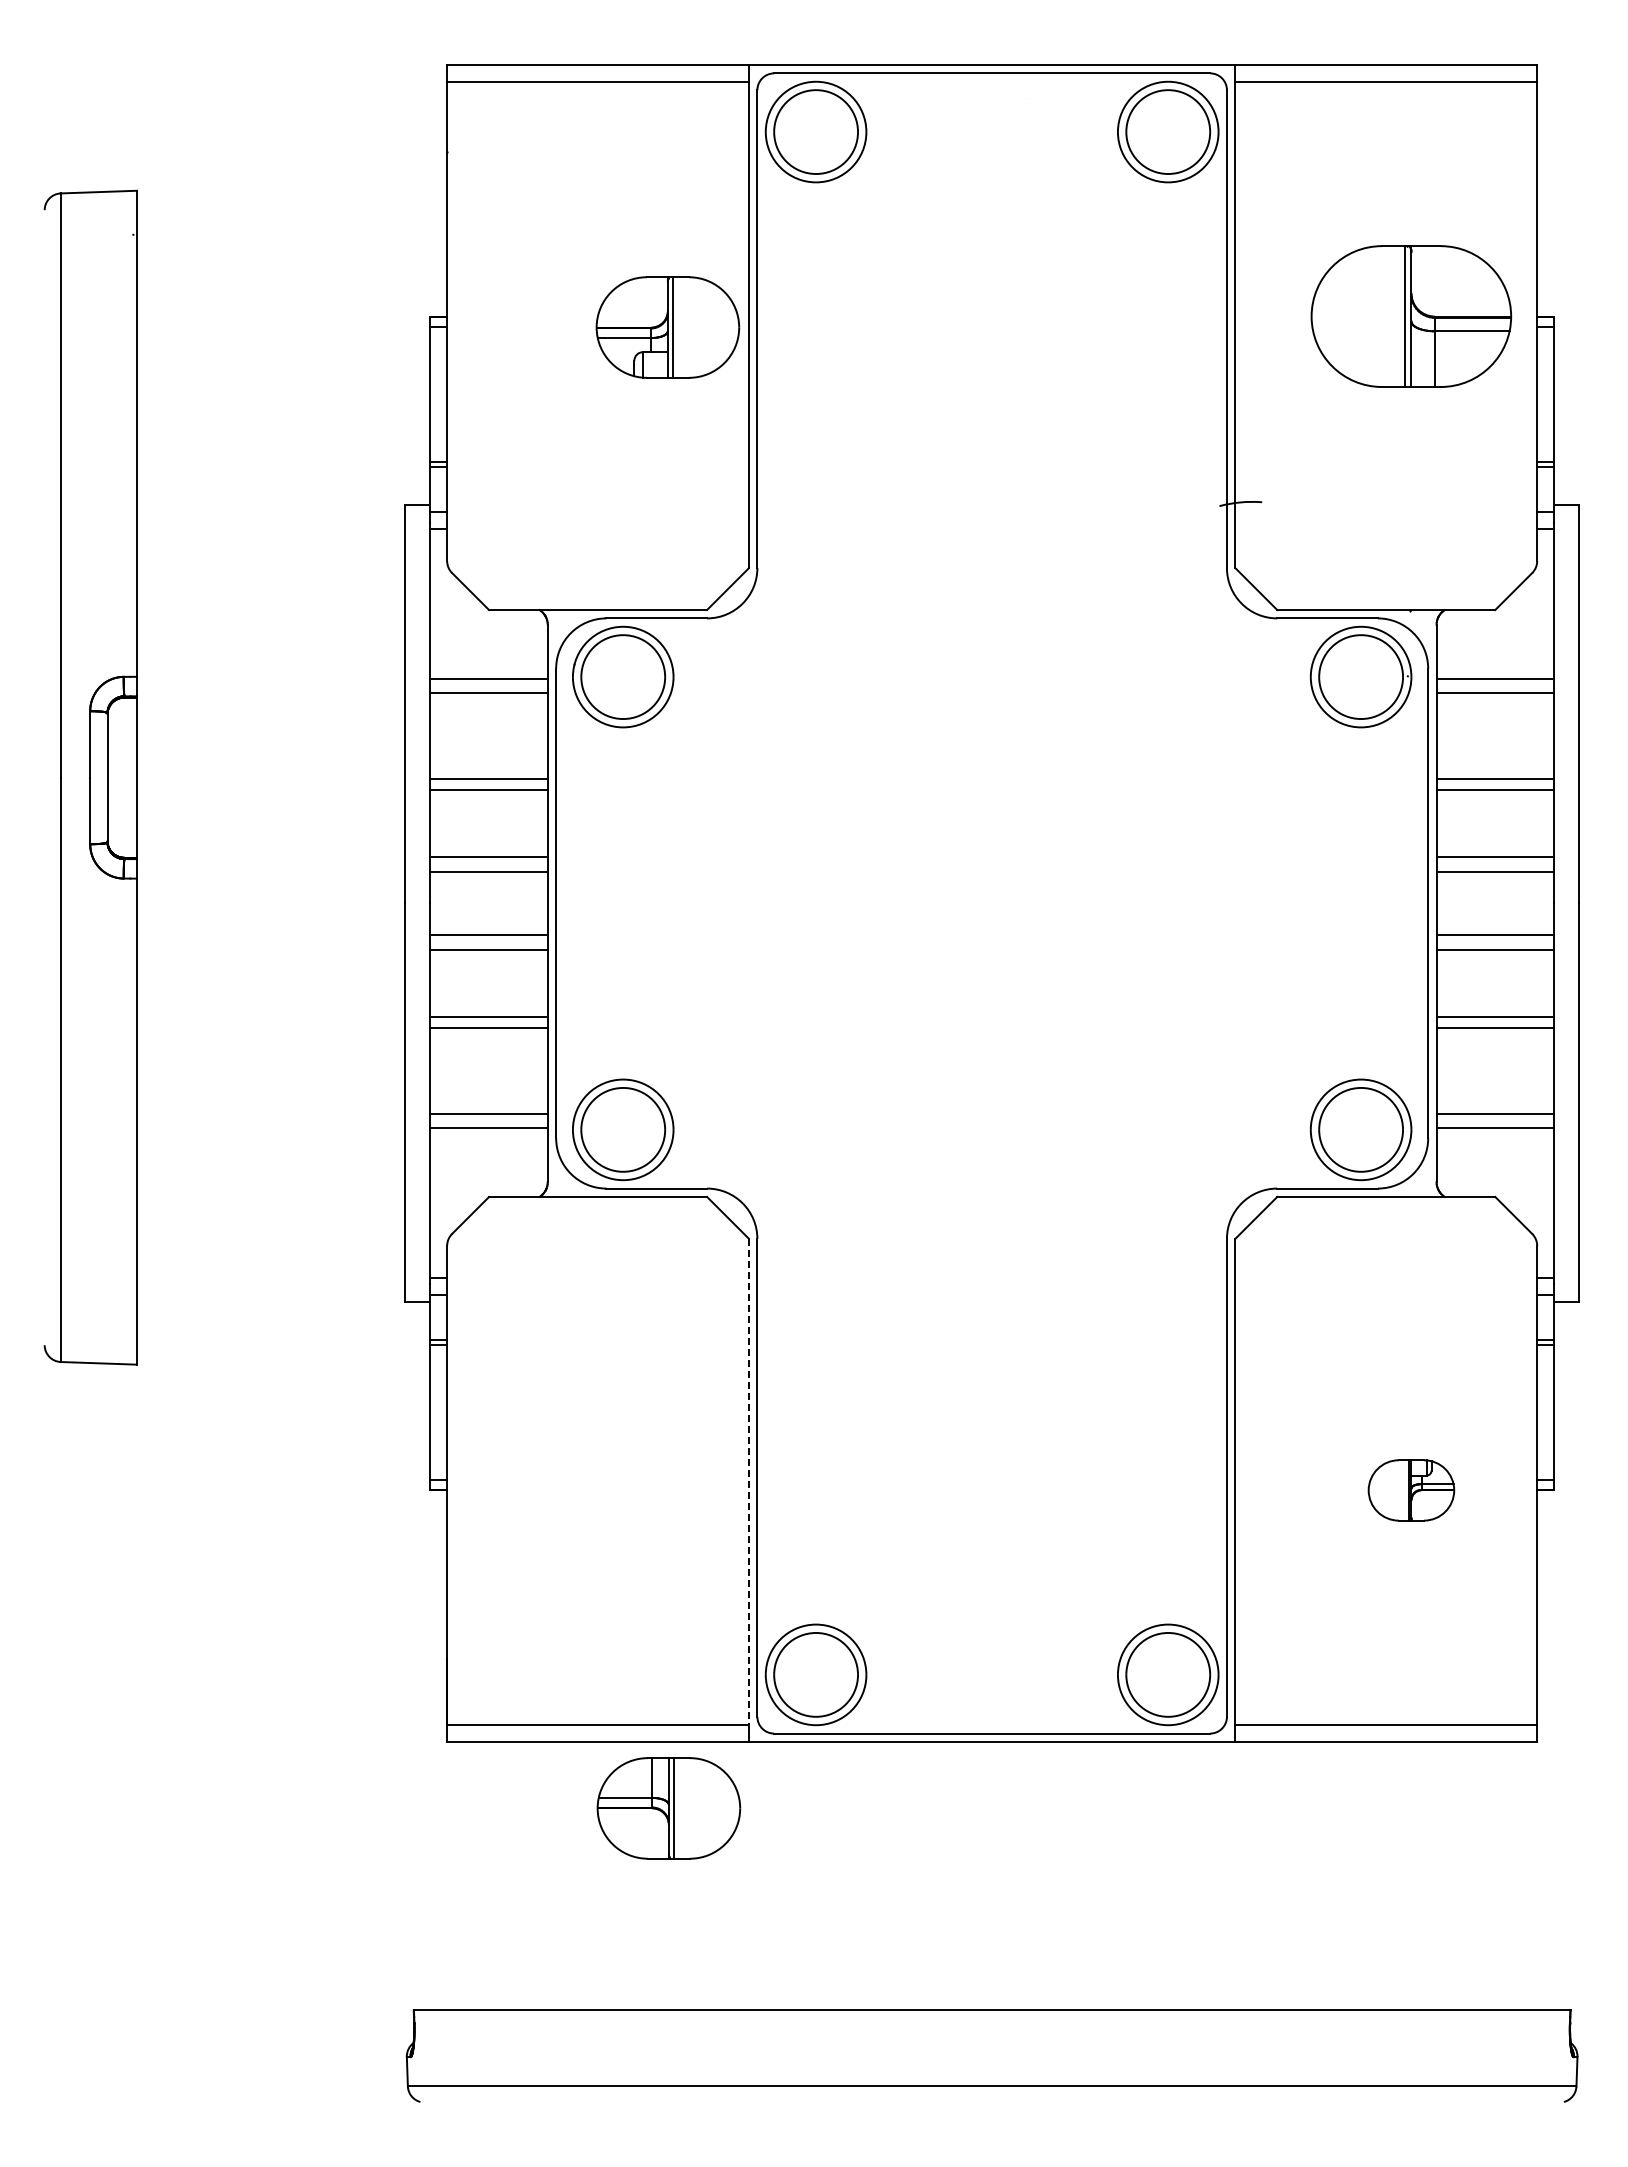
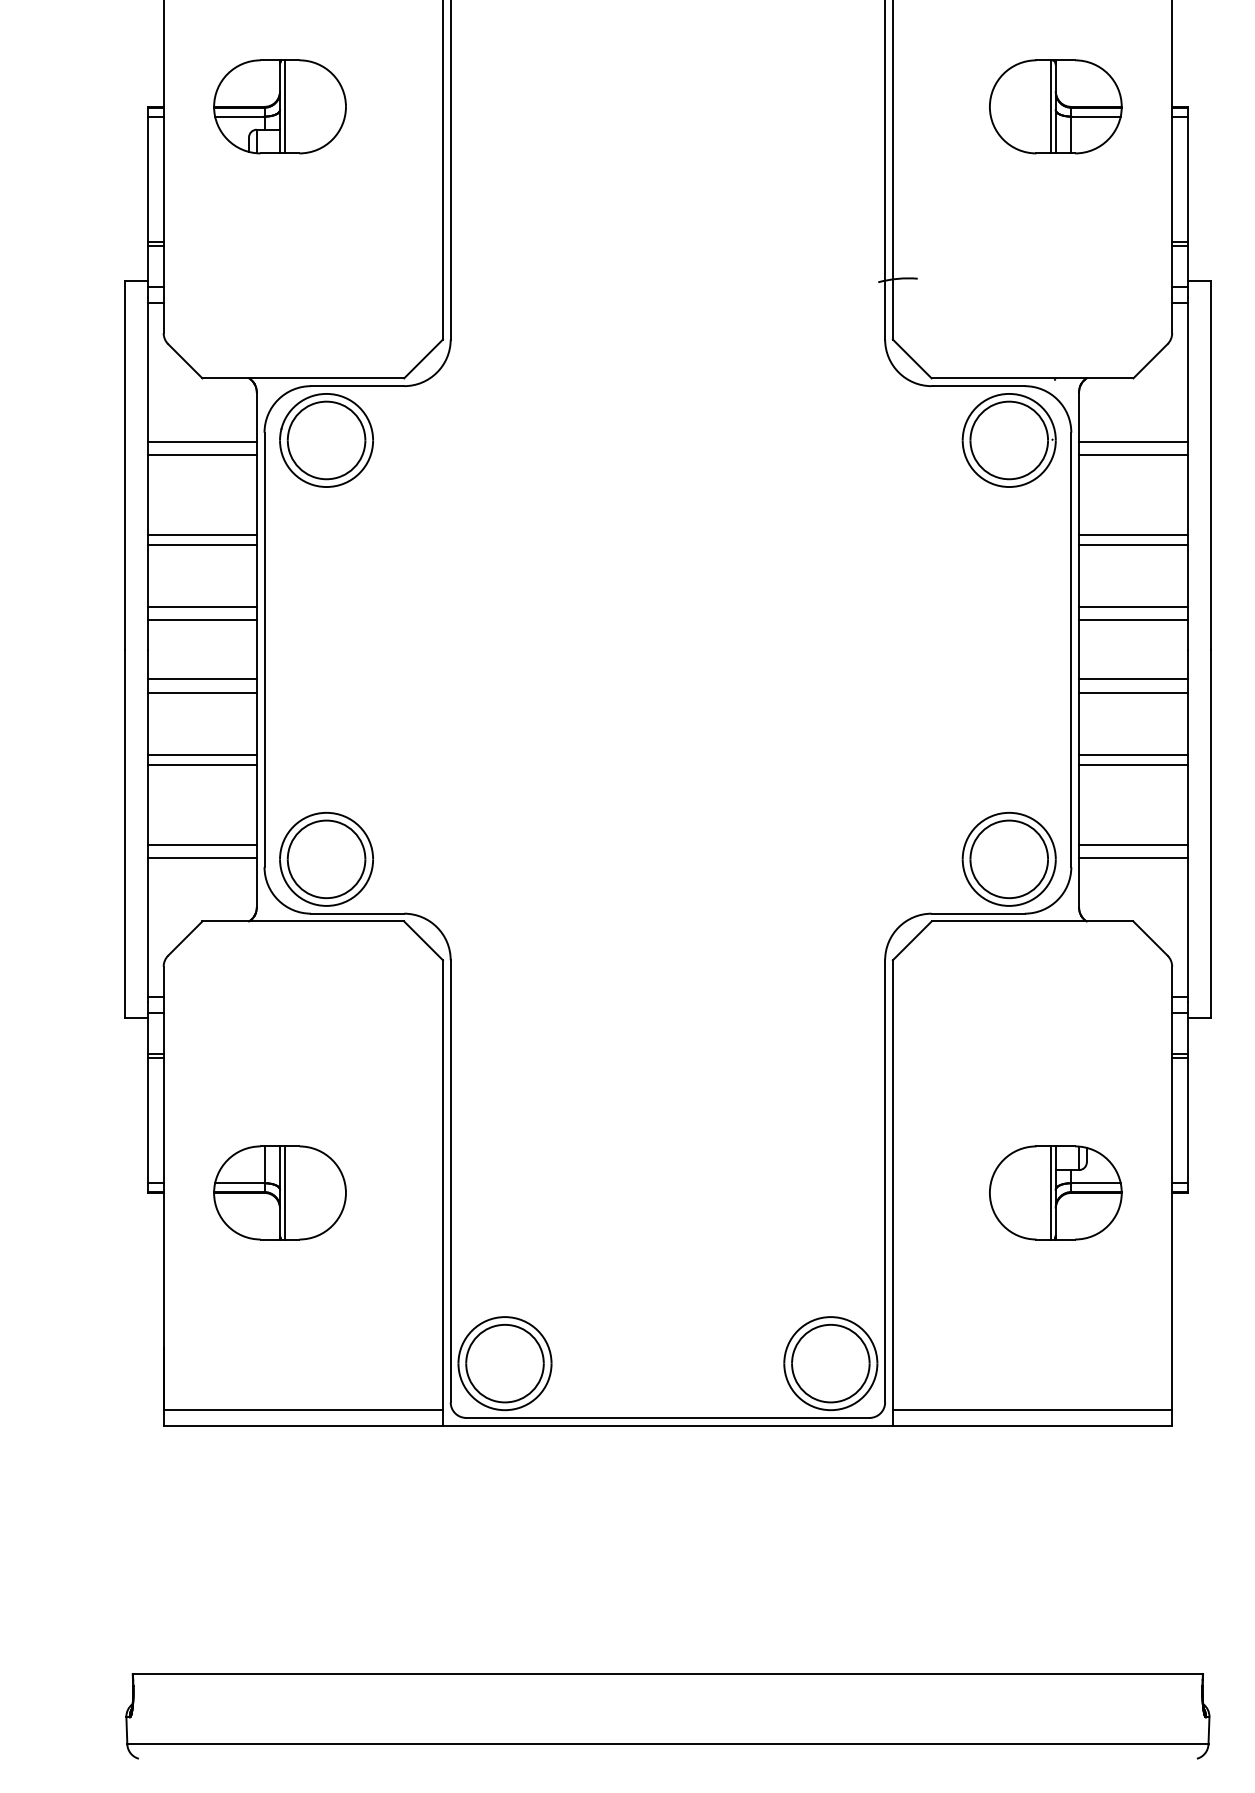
part: (1411, 316) -> (1055, 106), size x0.71
part: (667, 327) -> (279, 106), moved
line: (749, 1482) -> (443, 1185), dashed -> solid
part: (1411, 1490) -> (1055, 1193), size x1.67
part: (668, 1808) -> (279, 1193), moved

